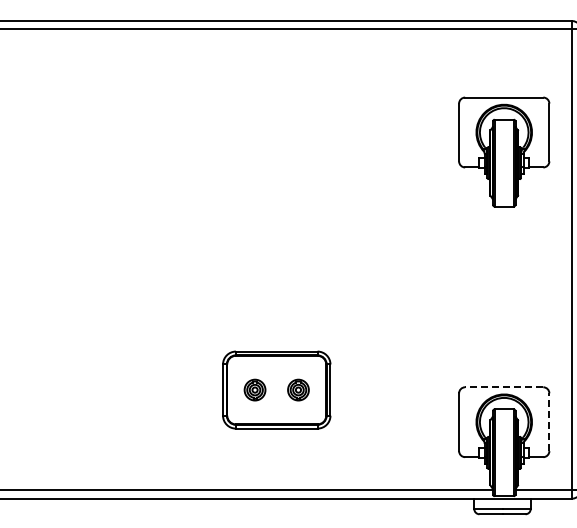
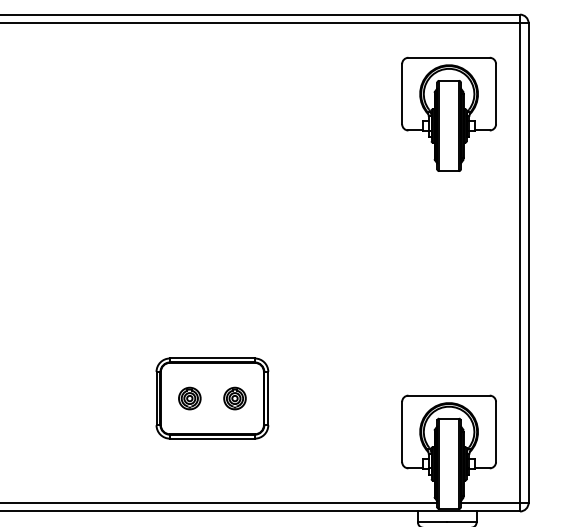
part: (504, 151) -> (449, 113), moved
line: (503, 387) -> (448, 395), dashed -> solid
line: (549, 422) -> (496, 432), dashed -> solid

